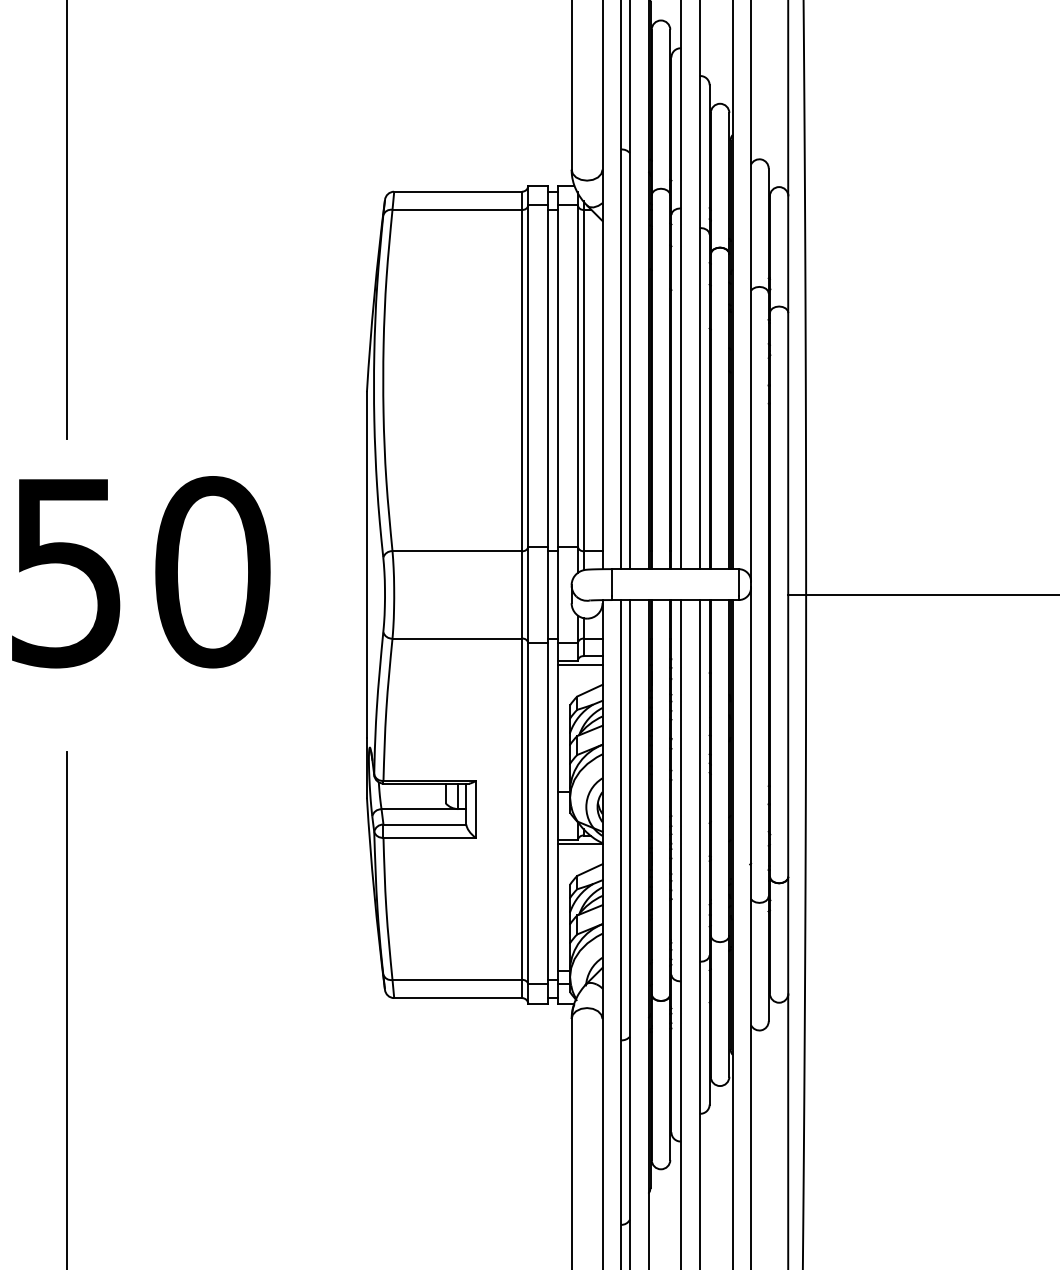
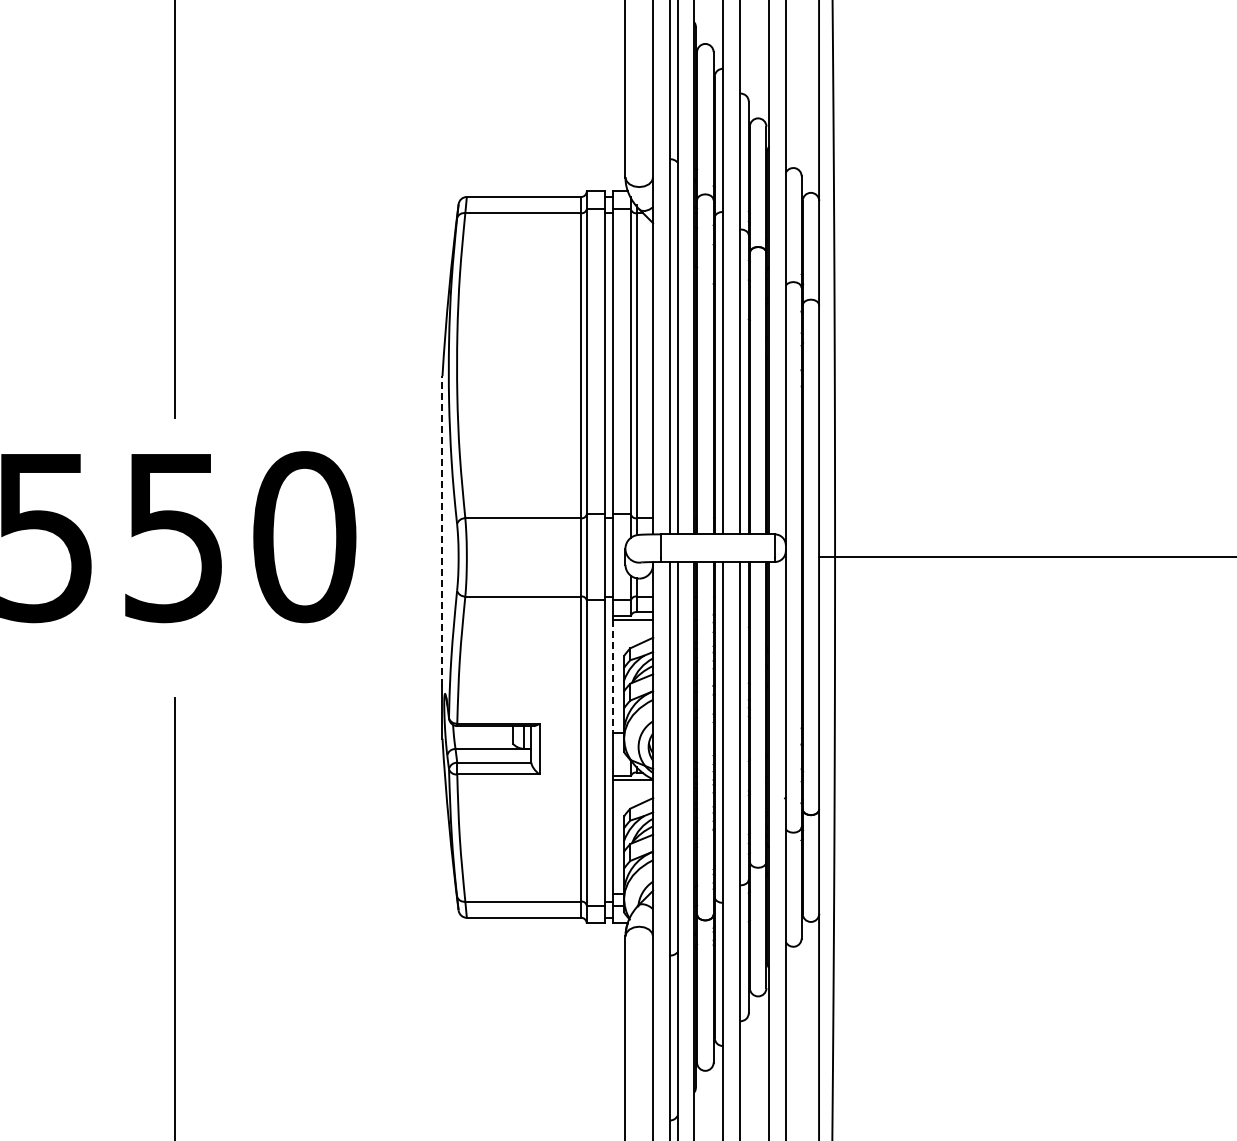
line: (366, 564) -> (442, 530), solid -> dashed
line: (558, 728) -> (613, 676), solid -> dashed

